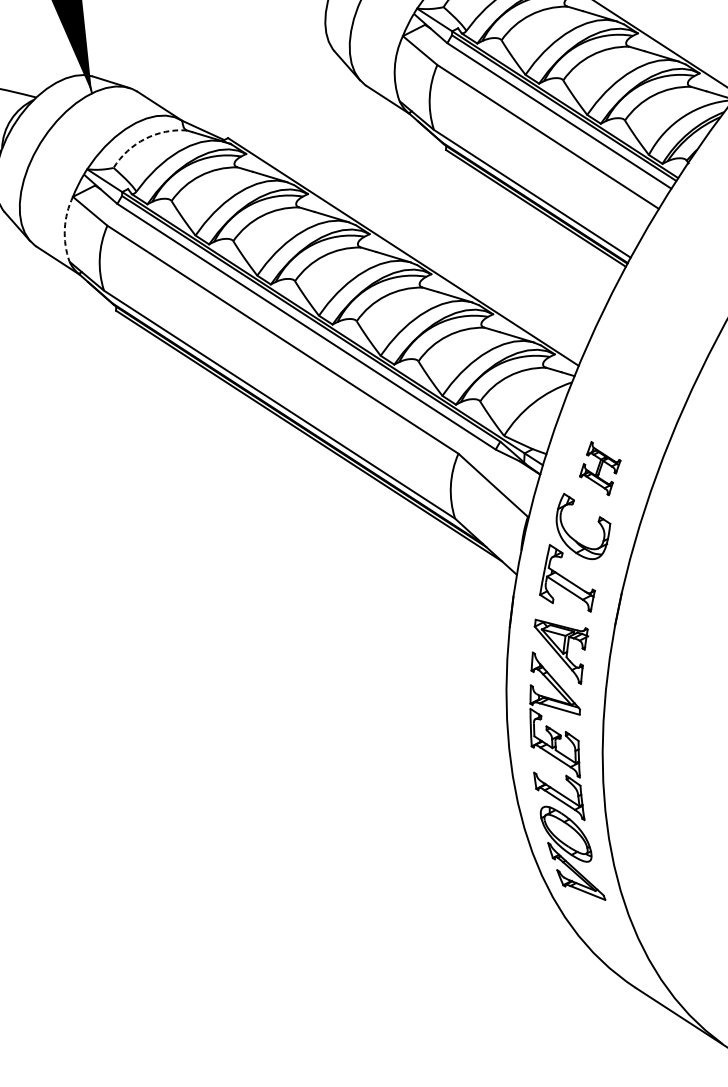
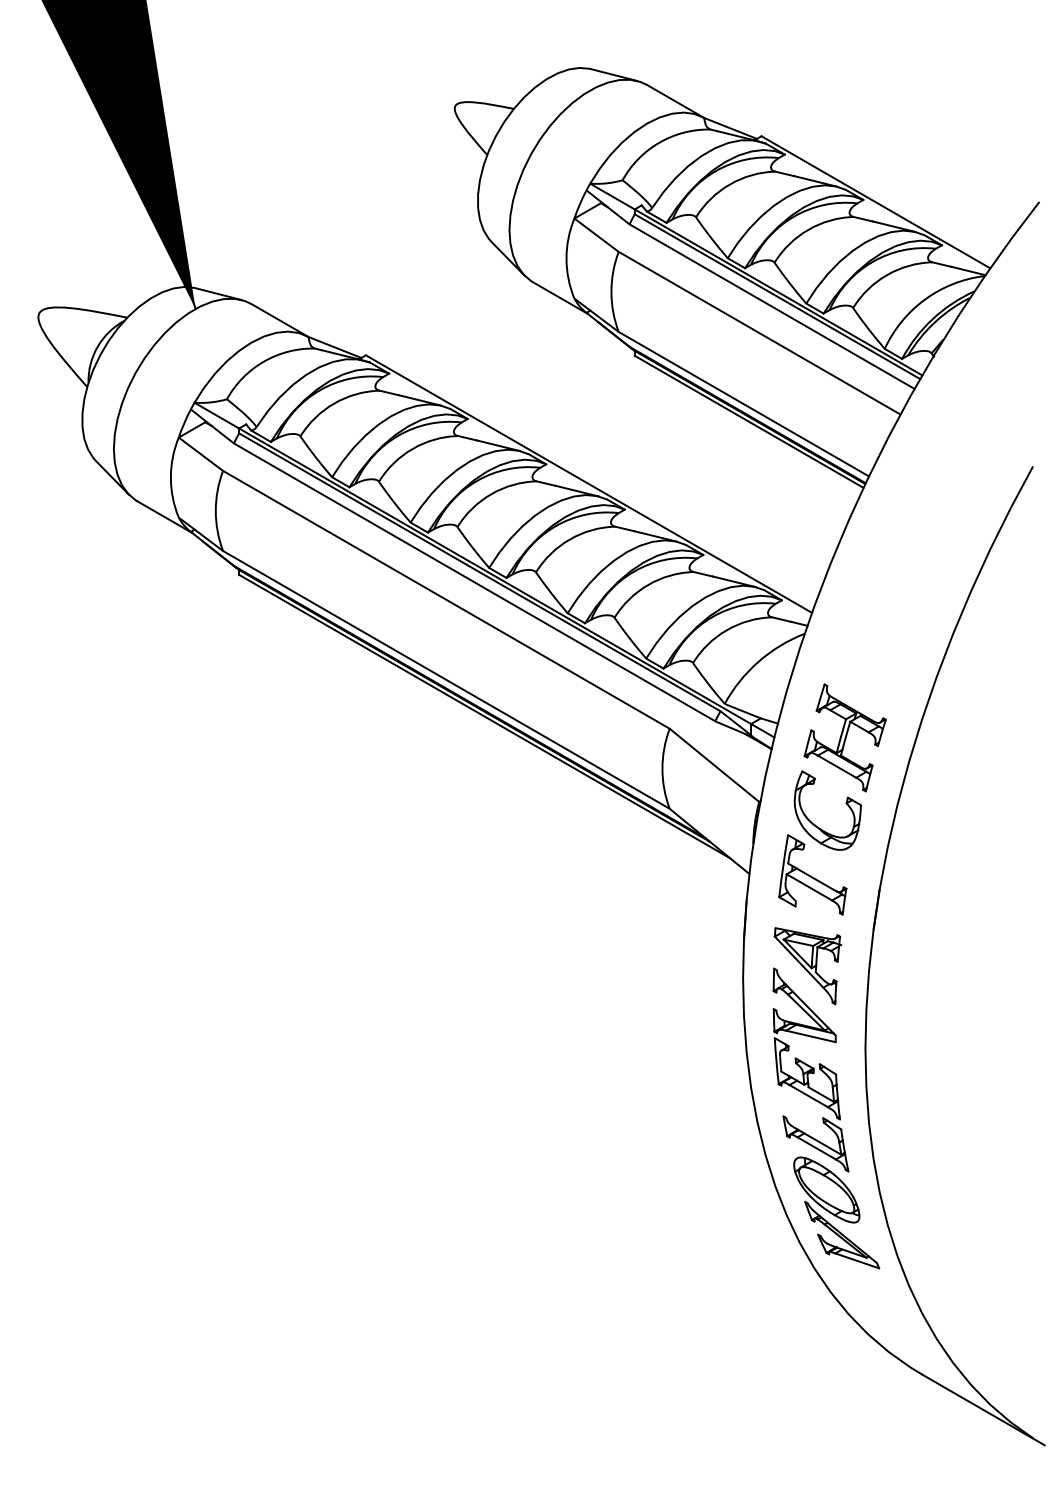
arc: (144, 138) -> (263, 361), dashed -> solid
arc: (64, 228) -> (170, 477), dashed -> solid
part: (599, 468) -> (844, 737), size x1.67

